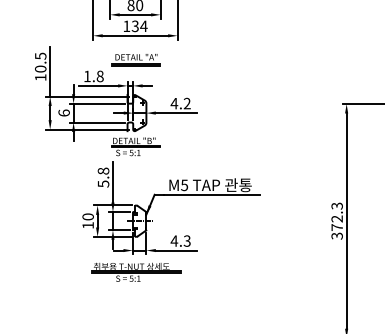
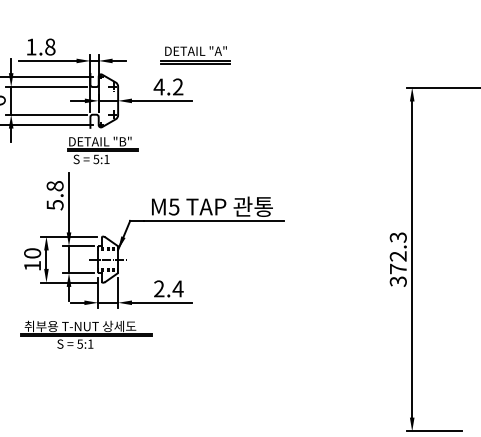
part: (135, 60) -> (194, 55), moved
text: (180, 240) -> (168, 288), 4.3 -> 2.4
part: (136, 271) -> (87, 333), moved

